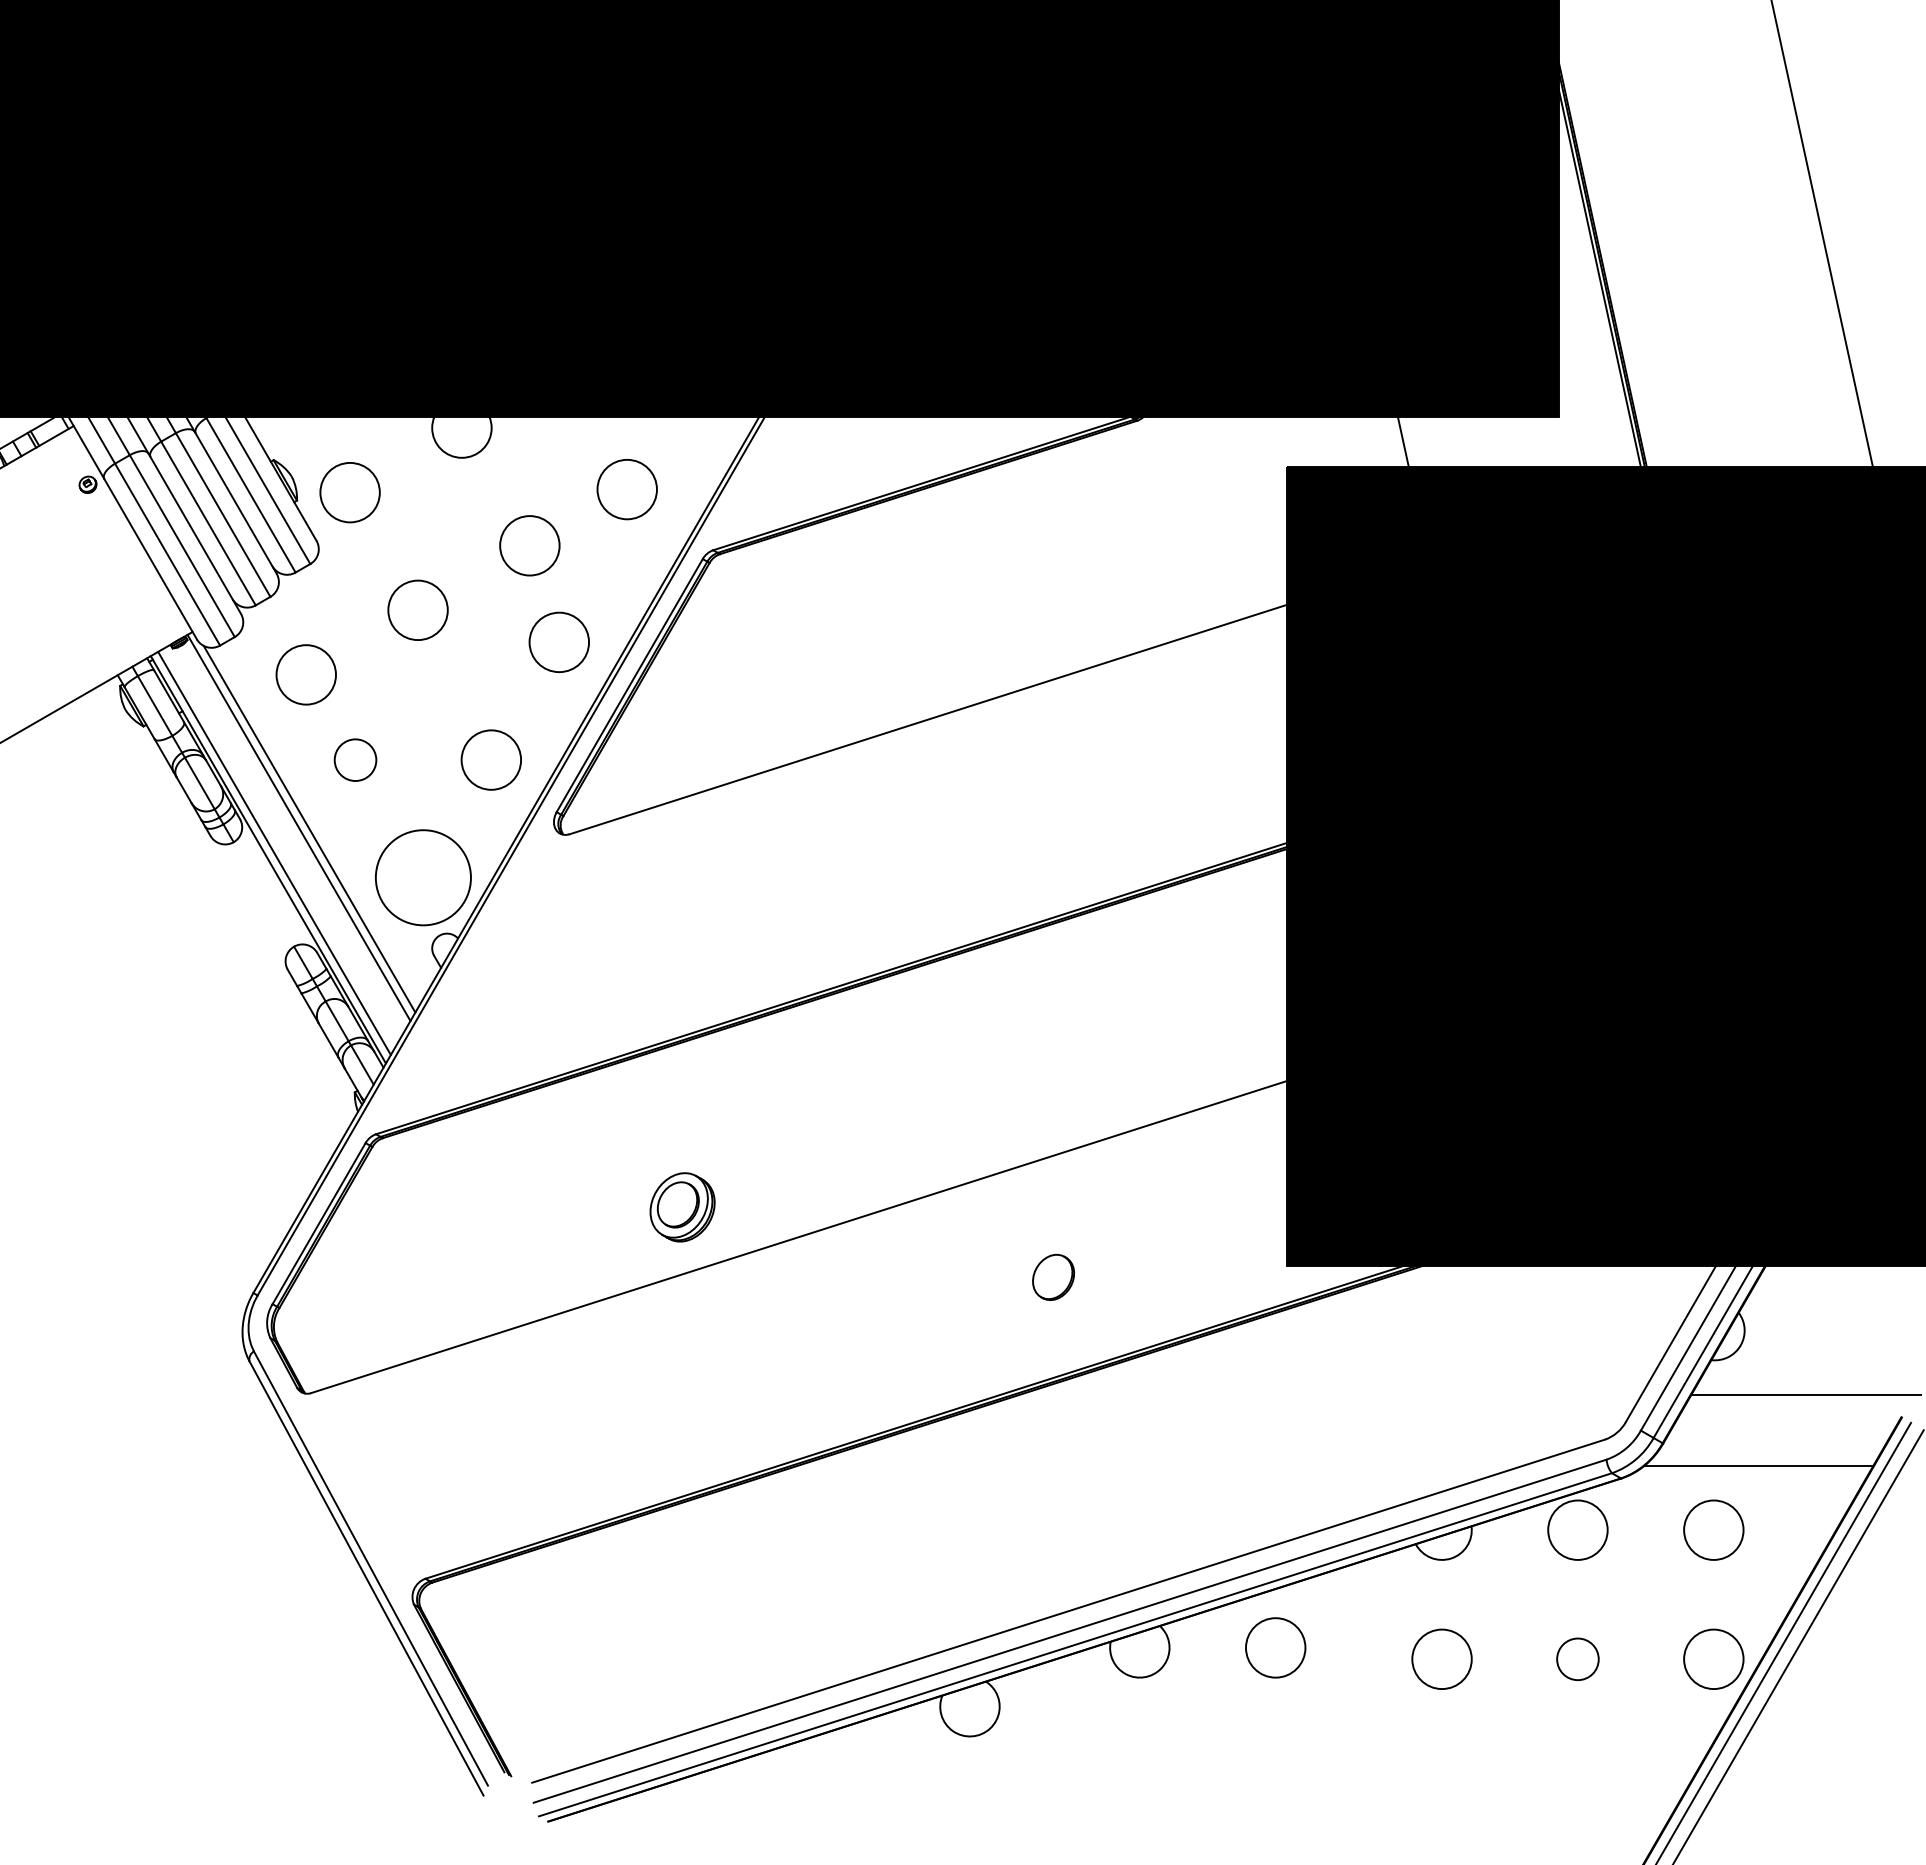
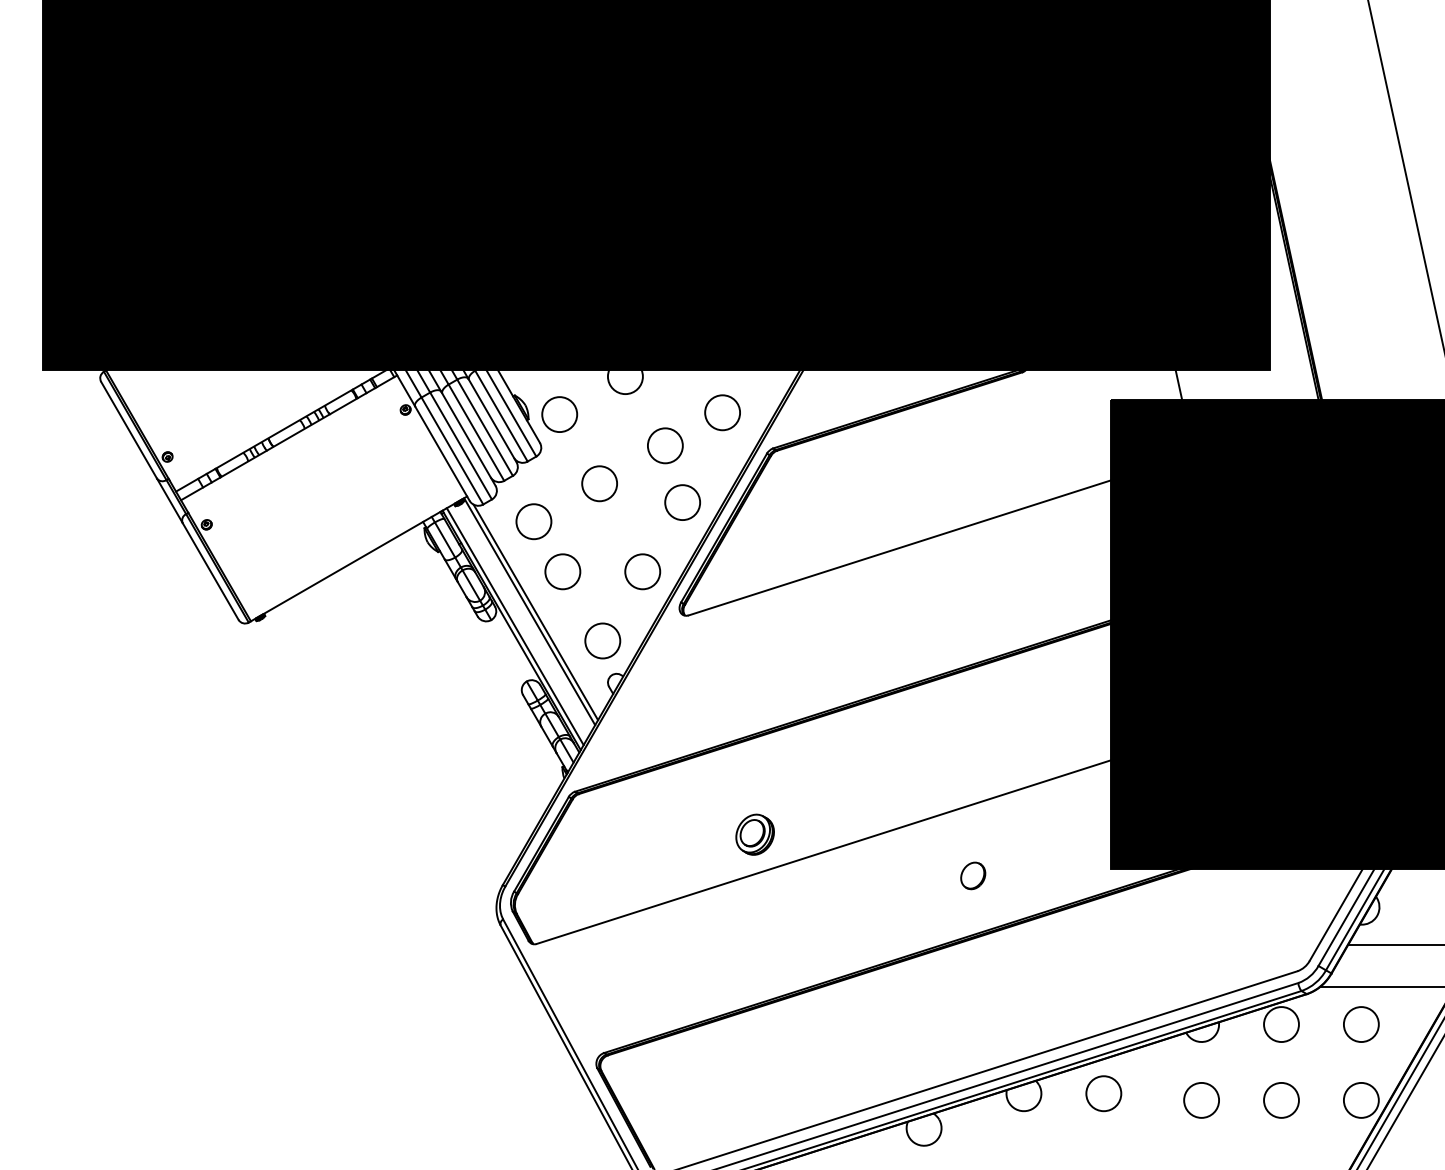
circle: (354, 759) -> (562, 571), size x1.43
circle: (422, 876) -> (602, 640), size x0.62
circle: (1577, 1659) -> (1281, 1100), size x1.43

